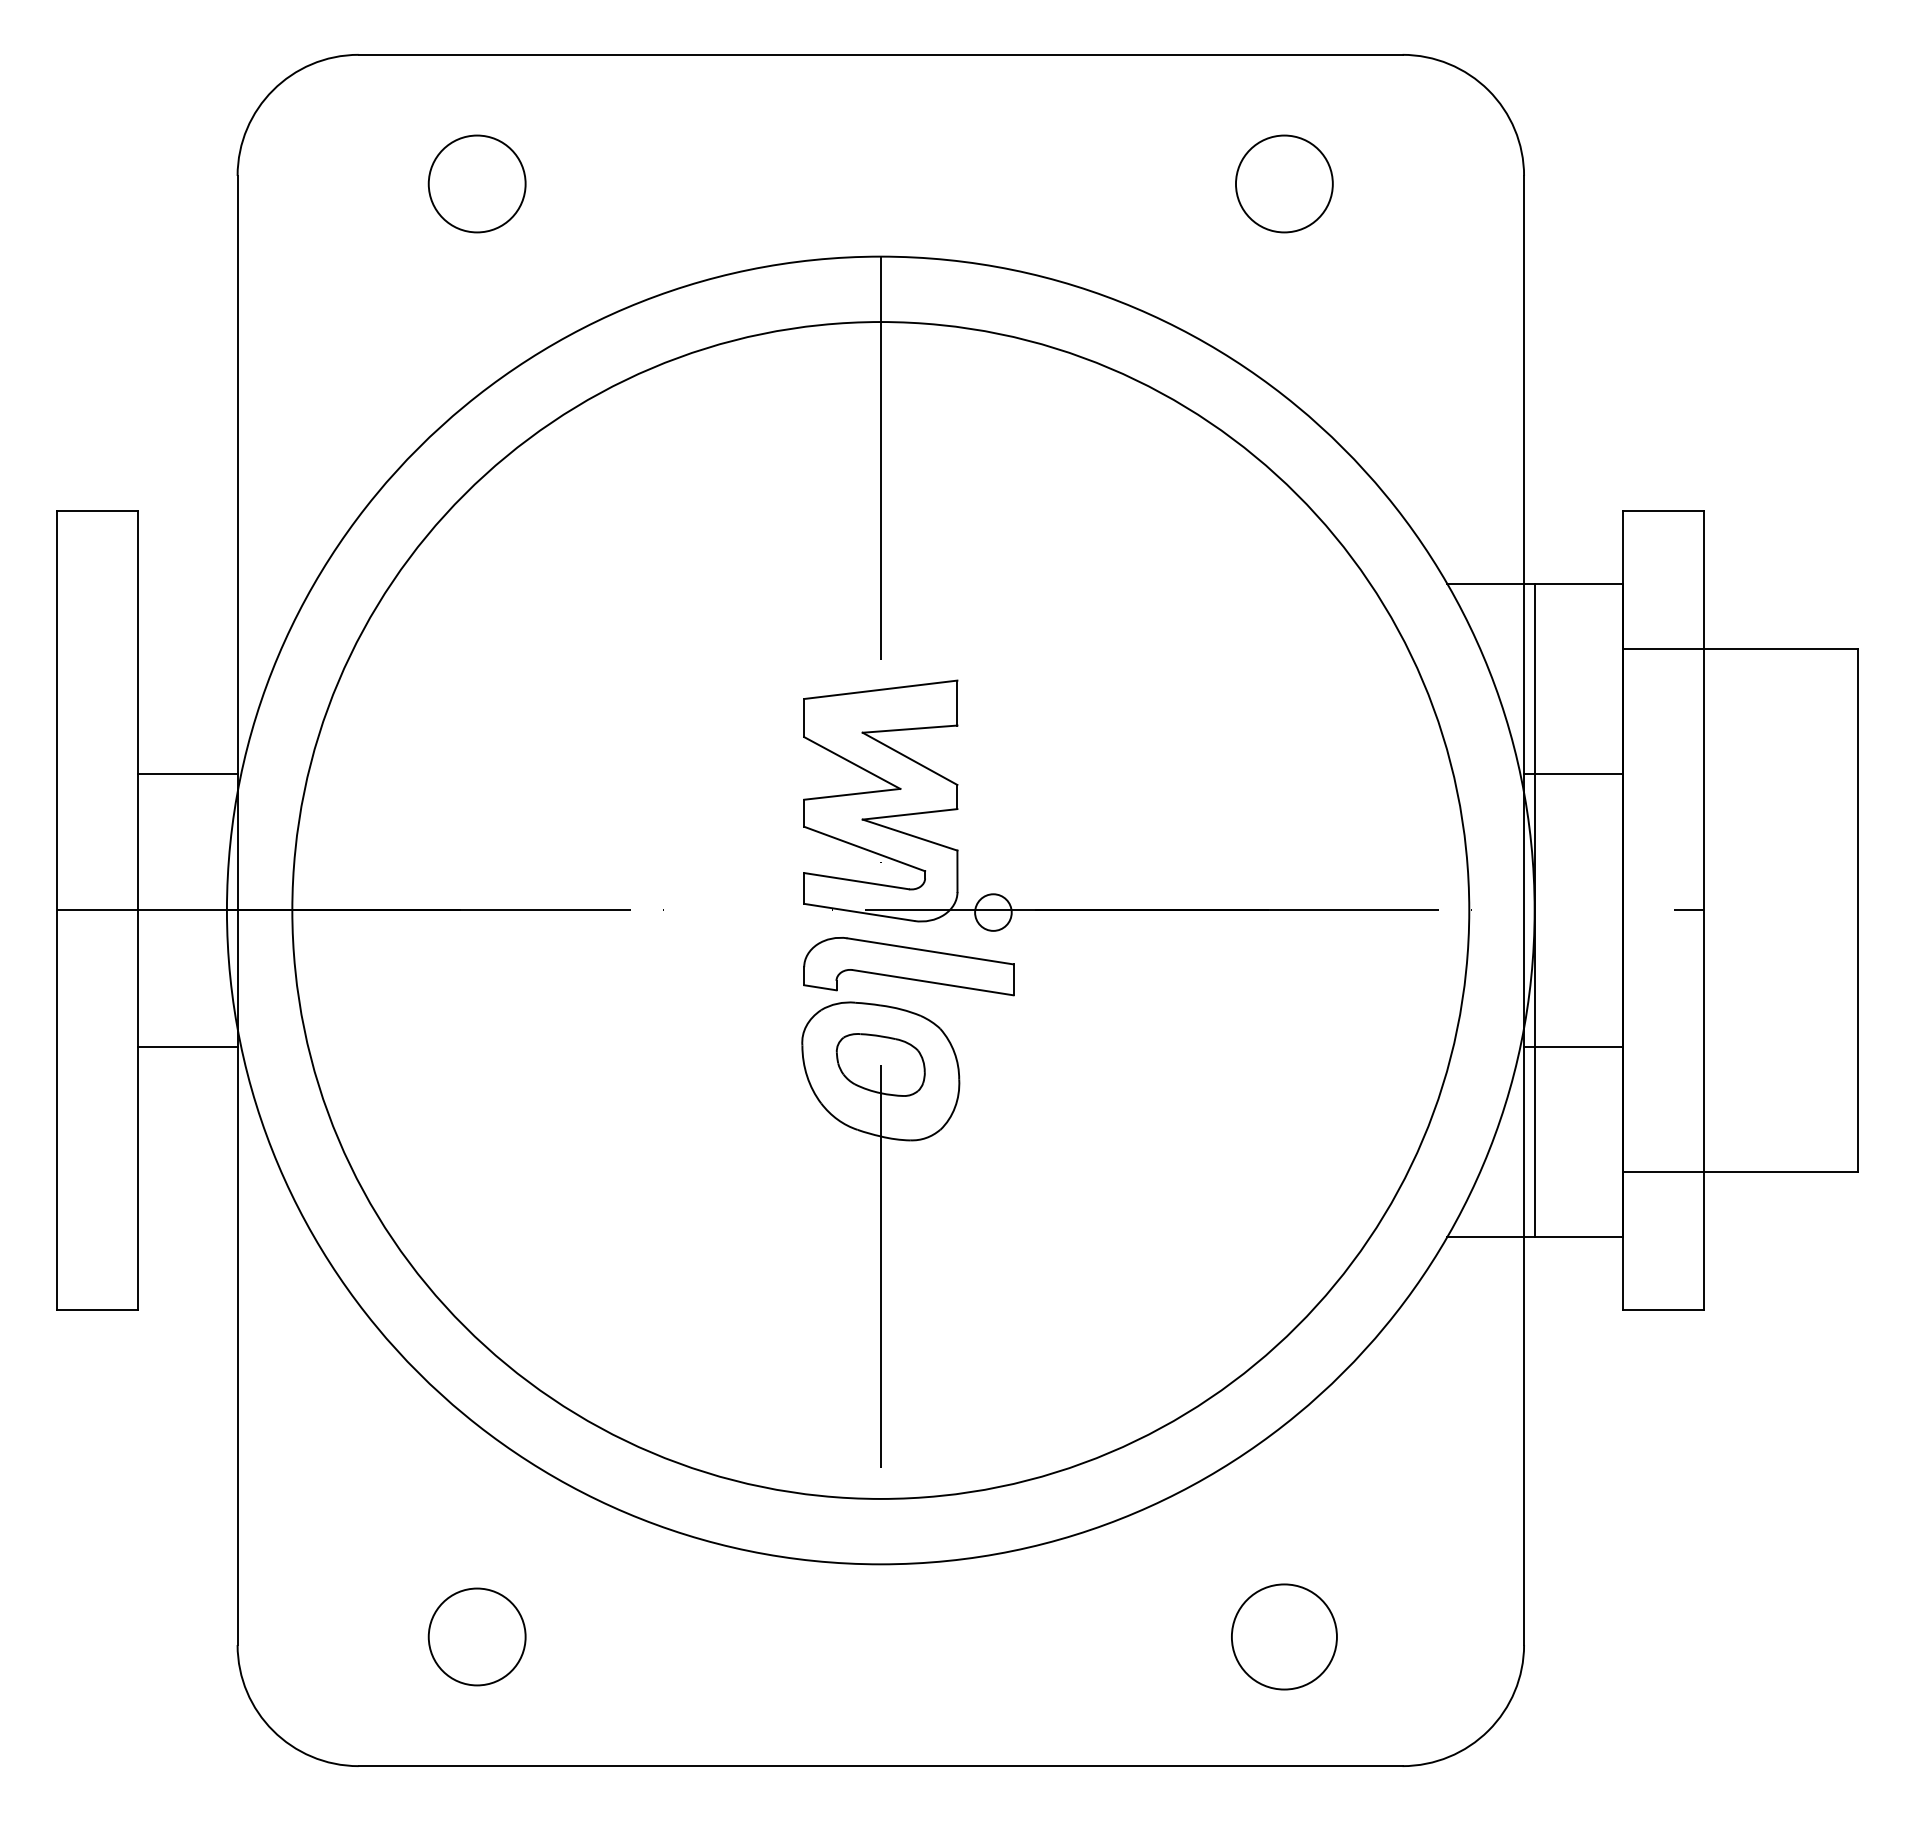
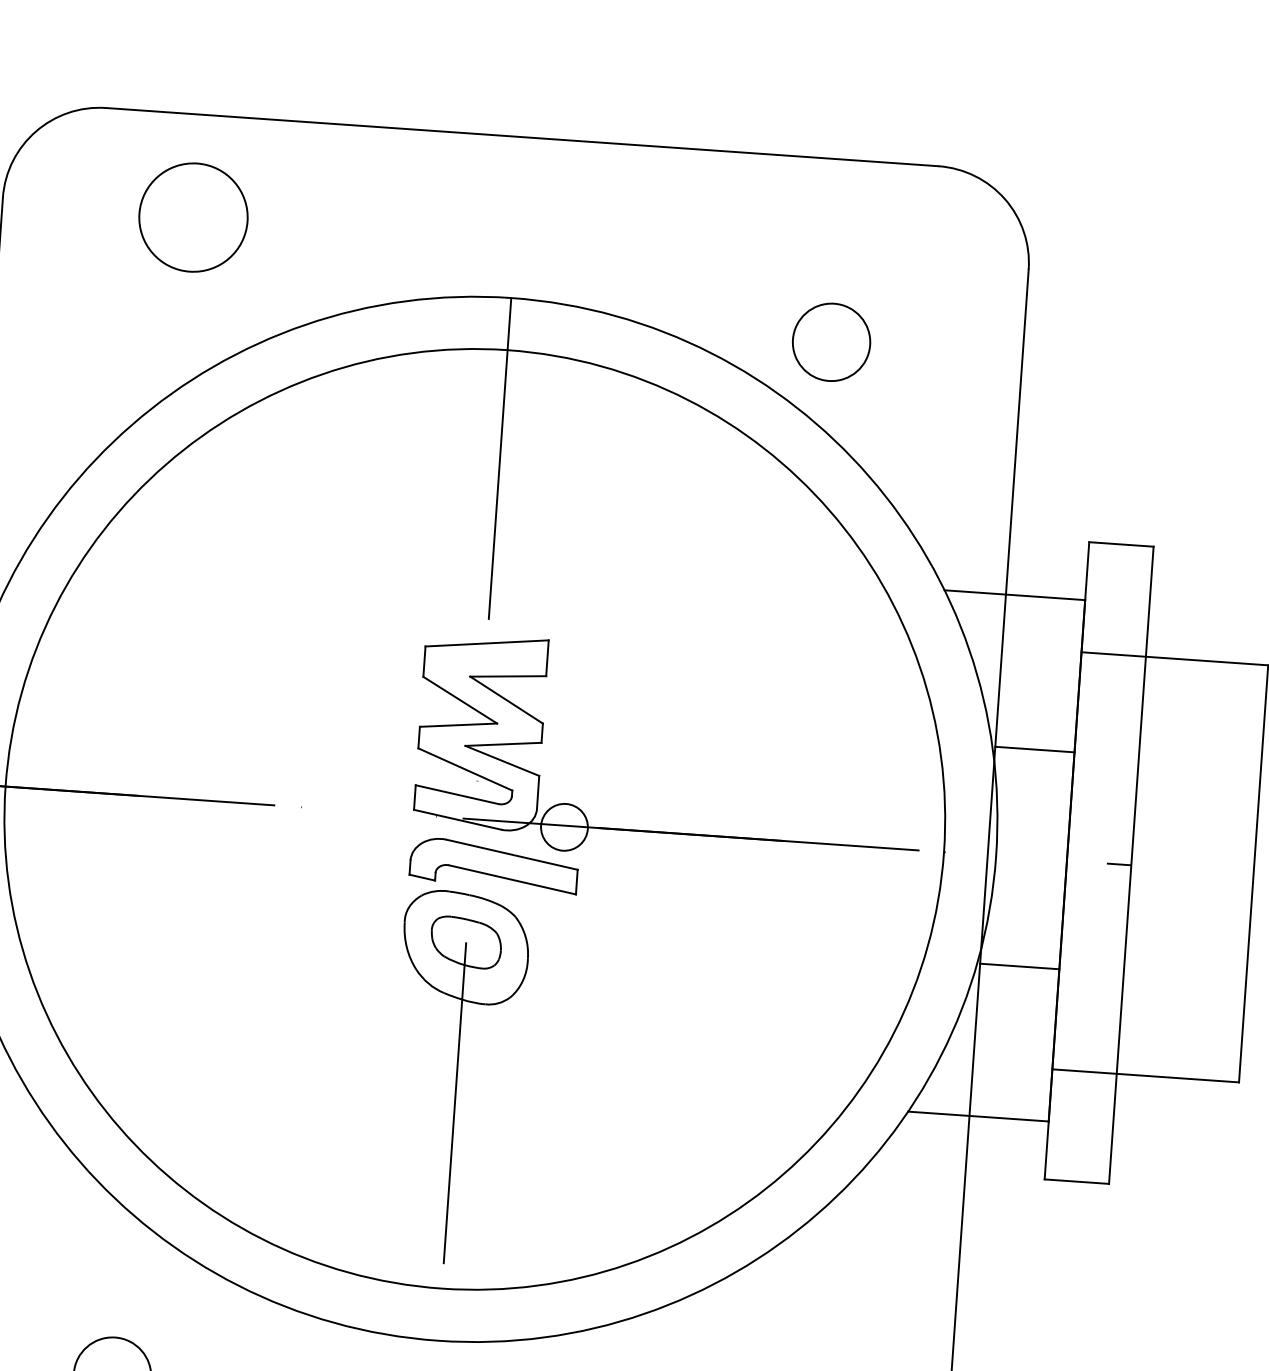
circle: (476, 183) -> (192, 217), size x1.4
circle: (1284, 183) -> (831, 341), moved
line: (1534, 910) -> (996, 855), removed
circle: (993, 912) -> (564, 827), size x1.6

